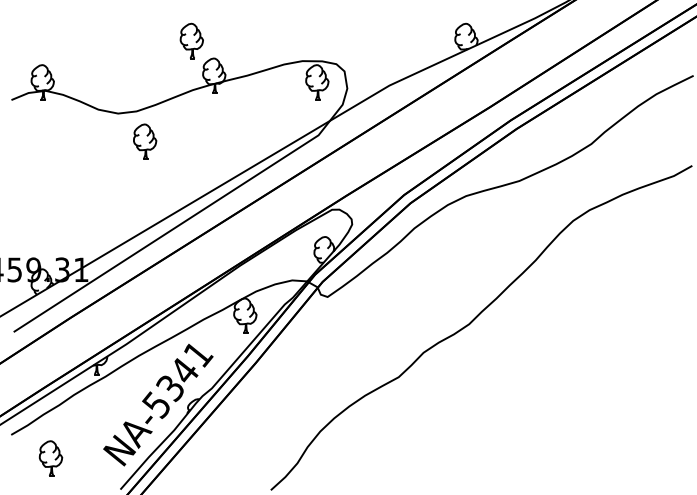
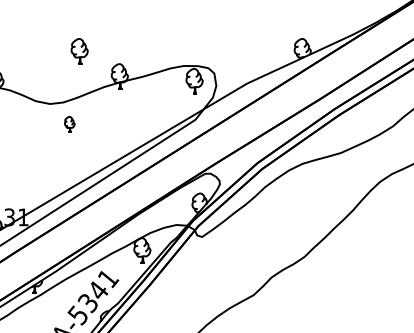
part: (191, 40) -> (79, 51), moved
part: (145, 141) -> (69, 124), size x0.6

